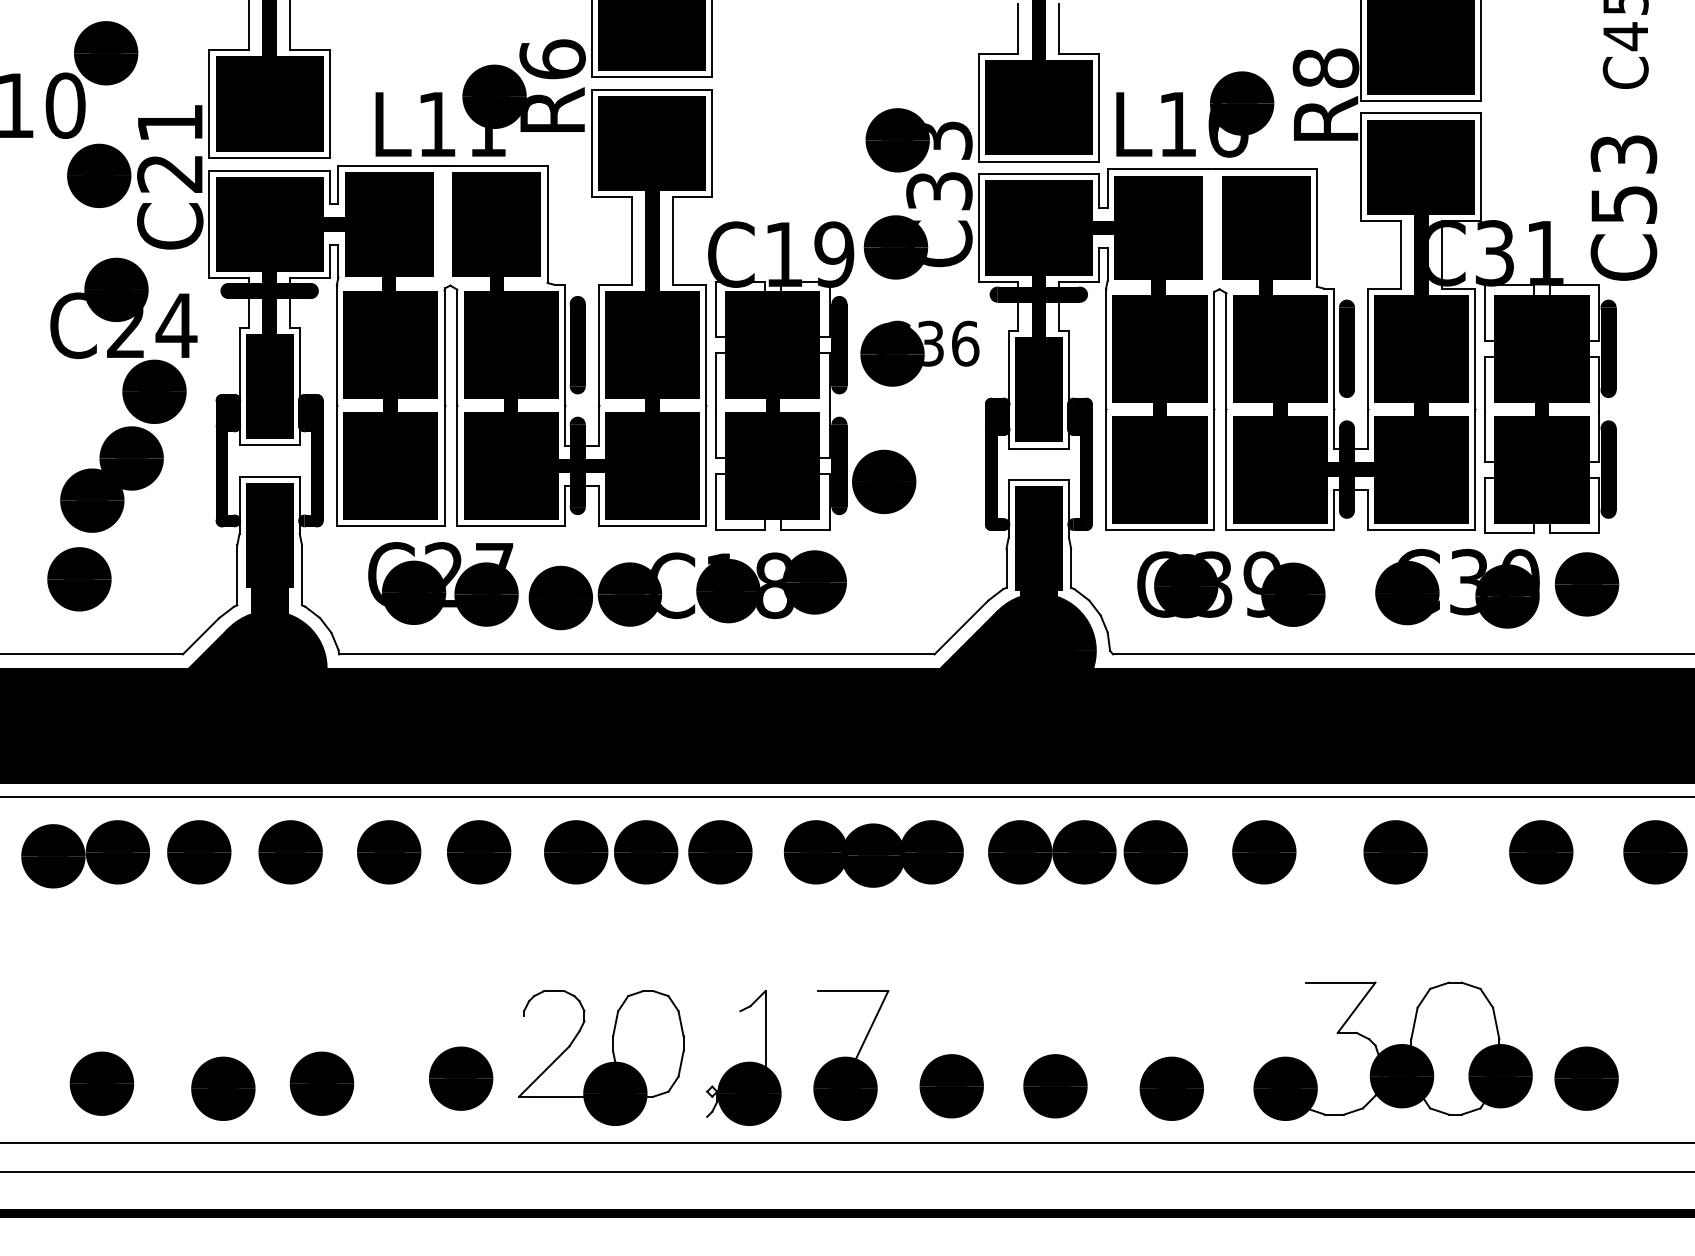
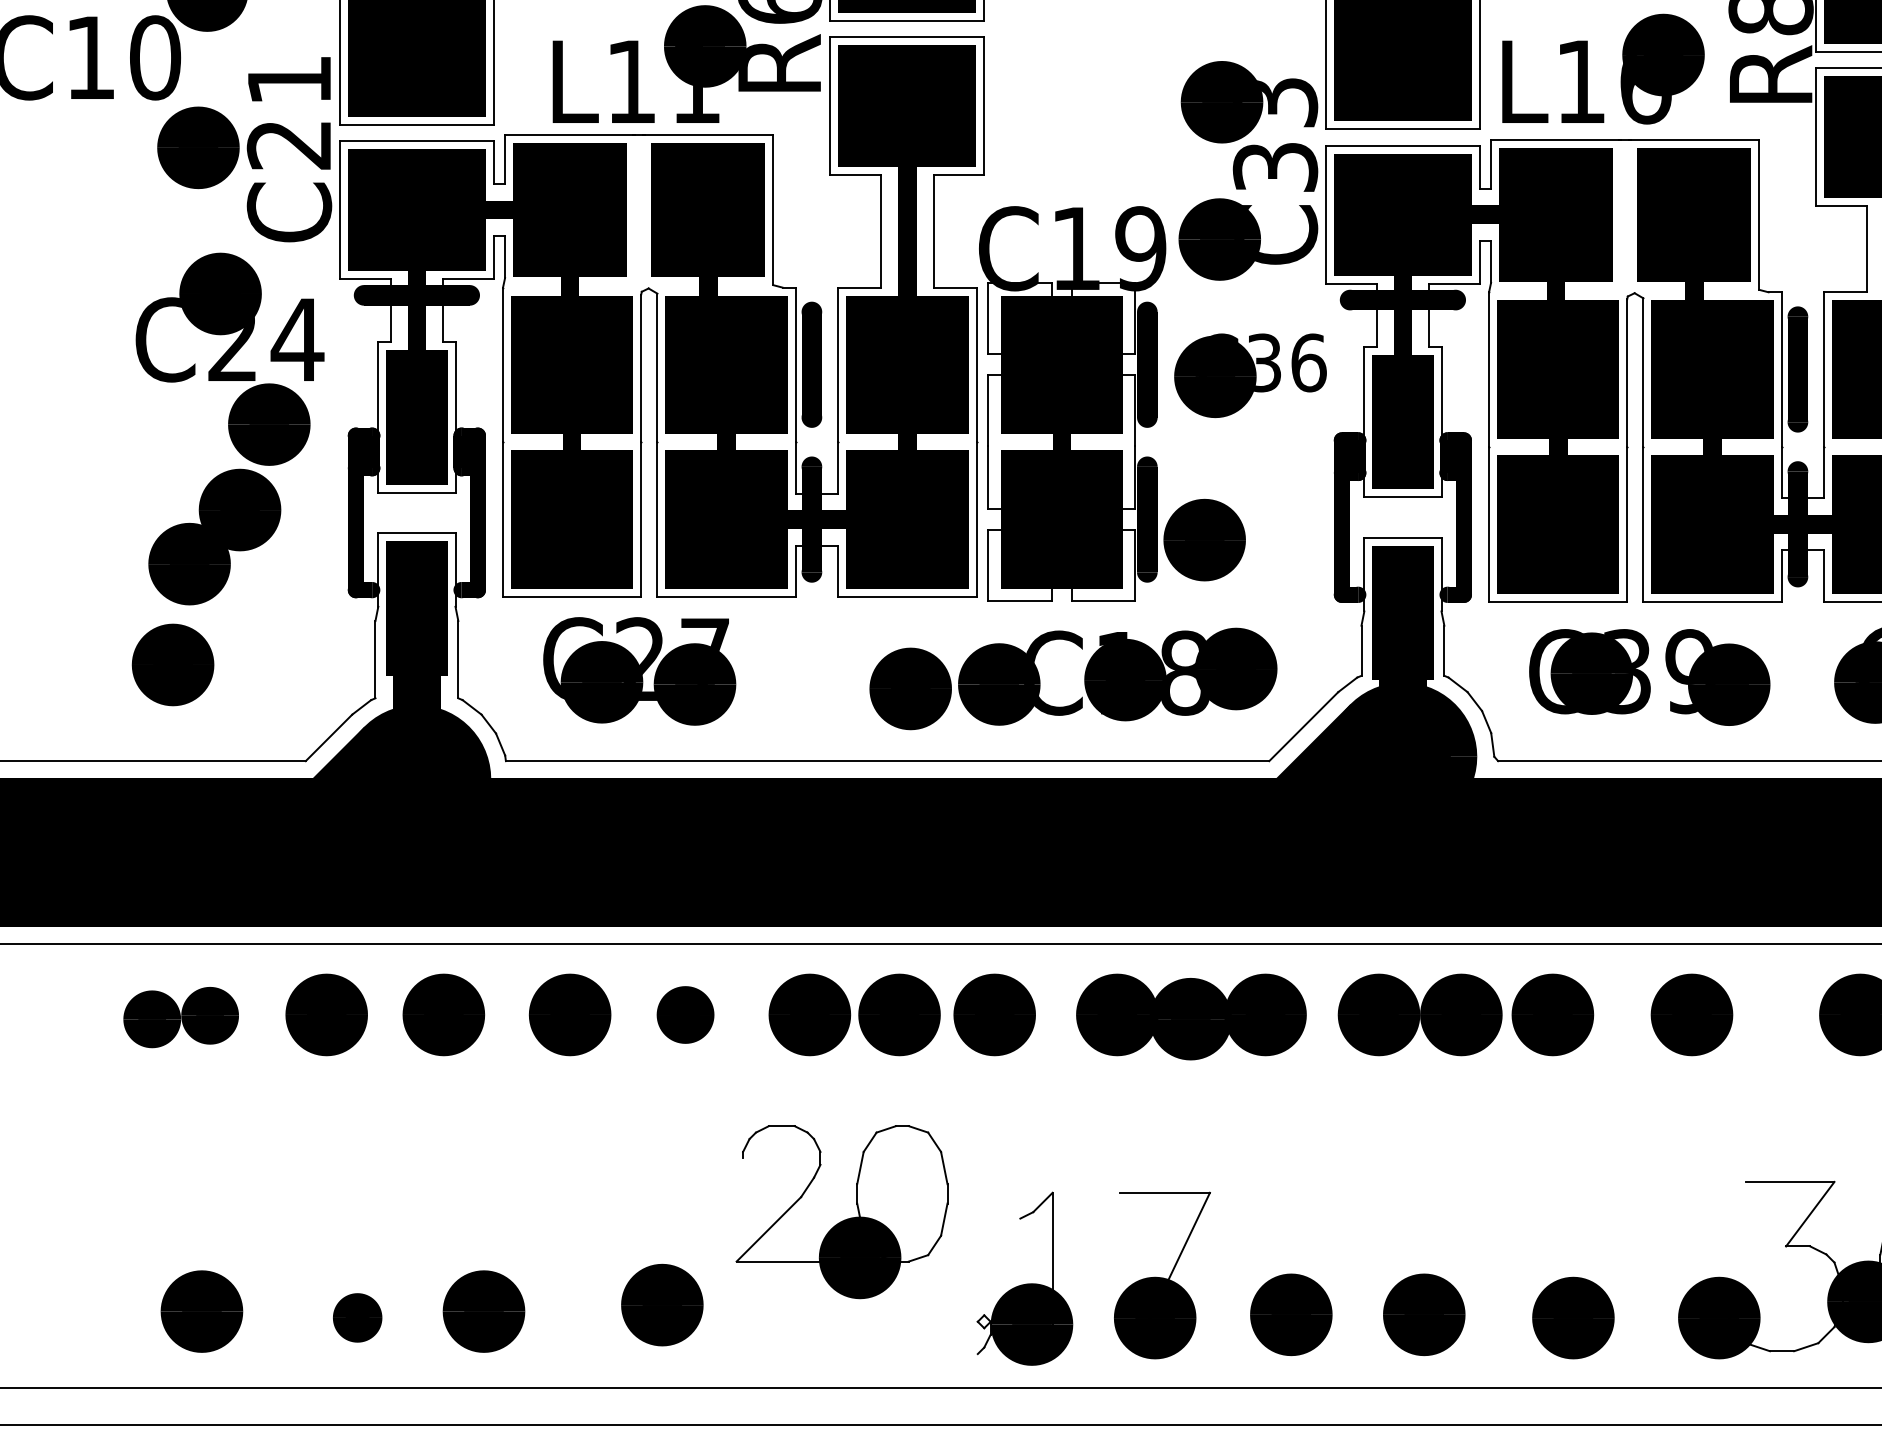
text: (687, 590) -> (1073, 679), moved
part: (479, 852) -> (685, 1015), size x0.7
part: (85, 854) -> (180, 1017), size x0.7
part: (604, 1063) -> (846, 1218), moved
part: (223, 1088) -> (357, 1317), size x0.6

